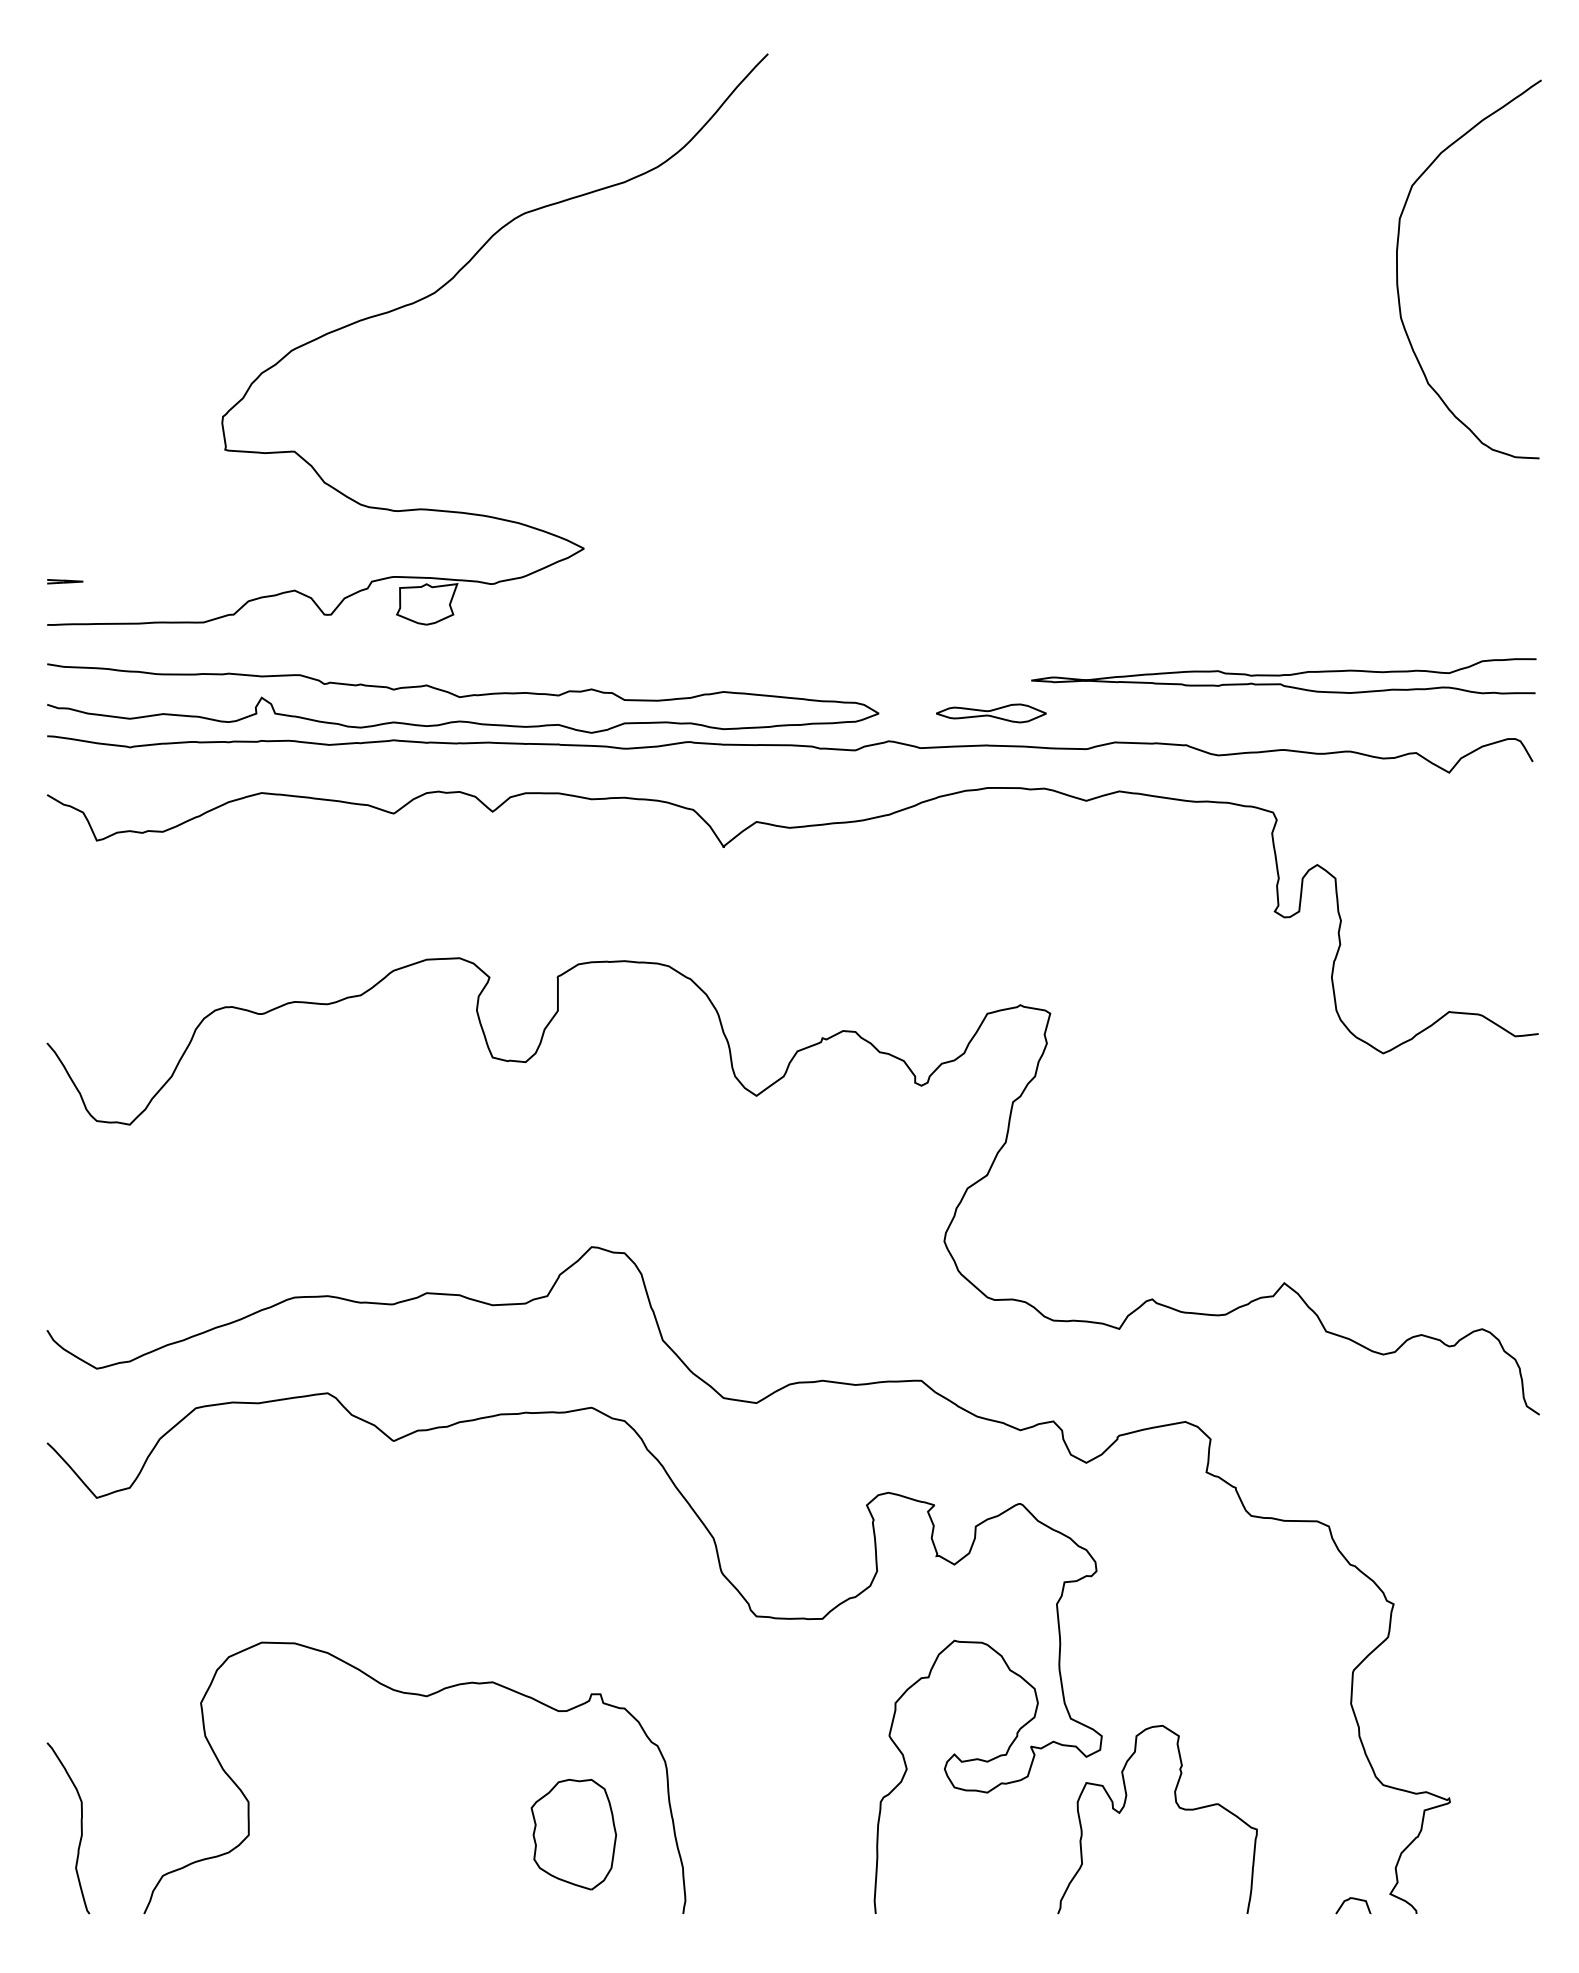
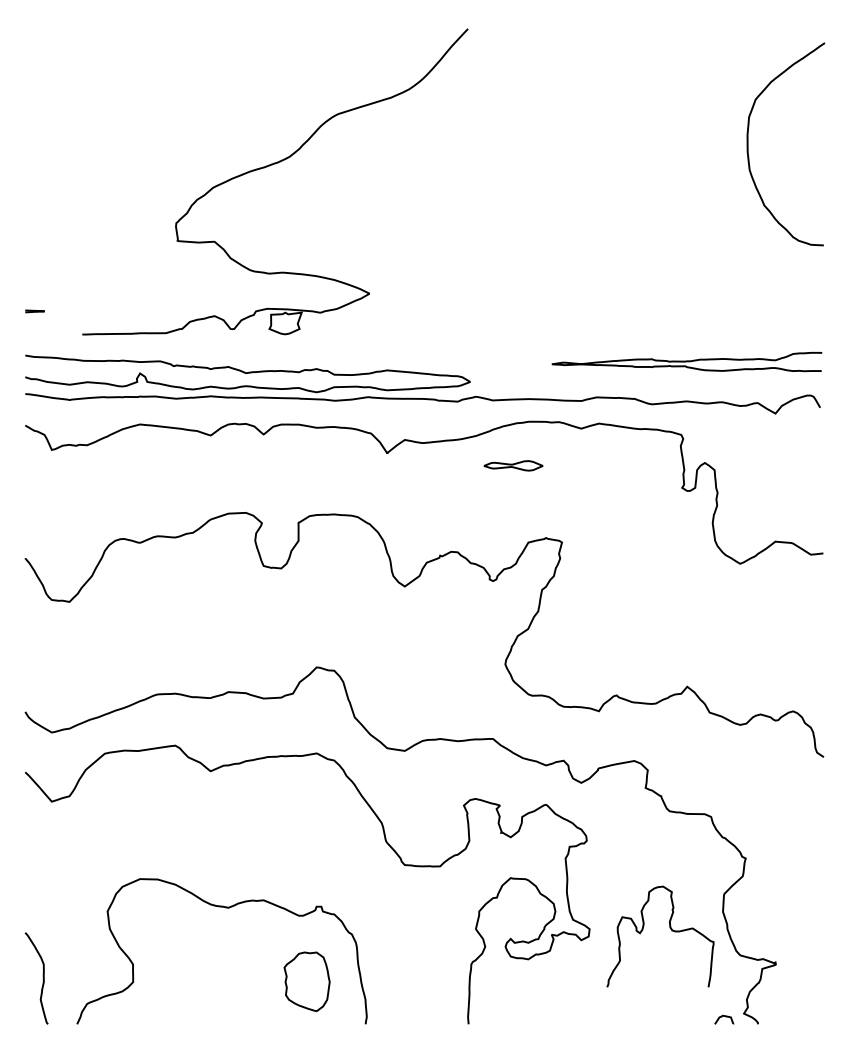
part: (393, 312) -> (267, 167), moved
part: (991, 712) -> (513, 465), moved
curve: (1176, 1805) -> (670, 929), moved

